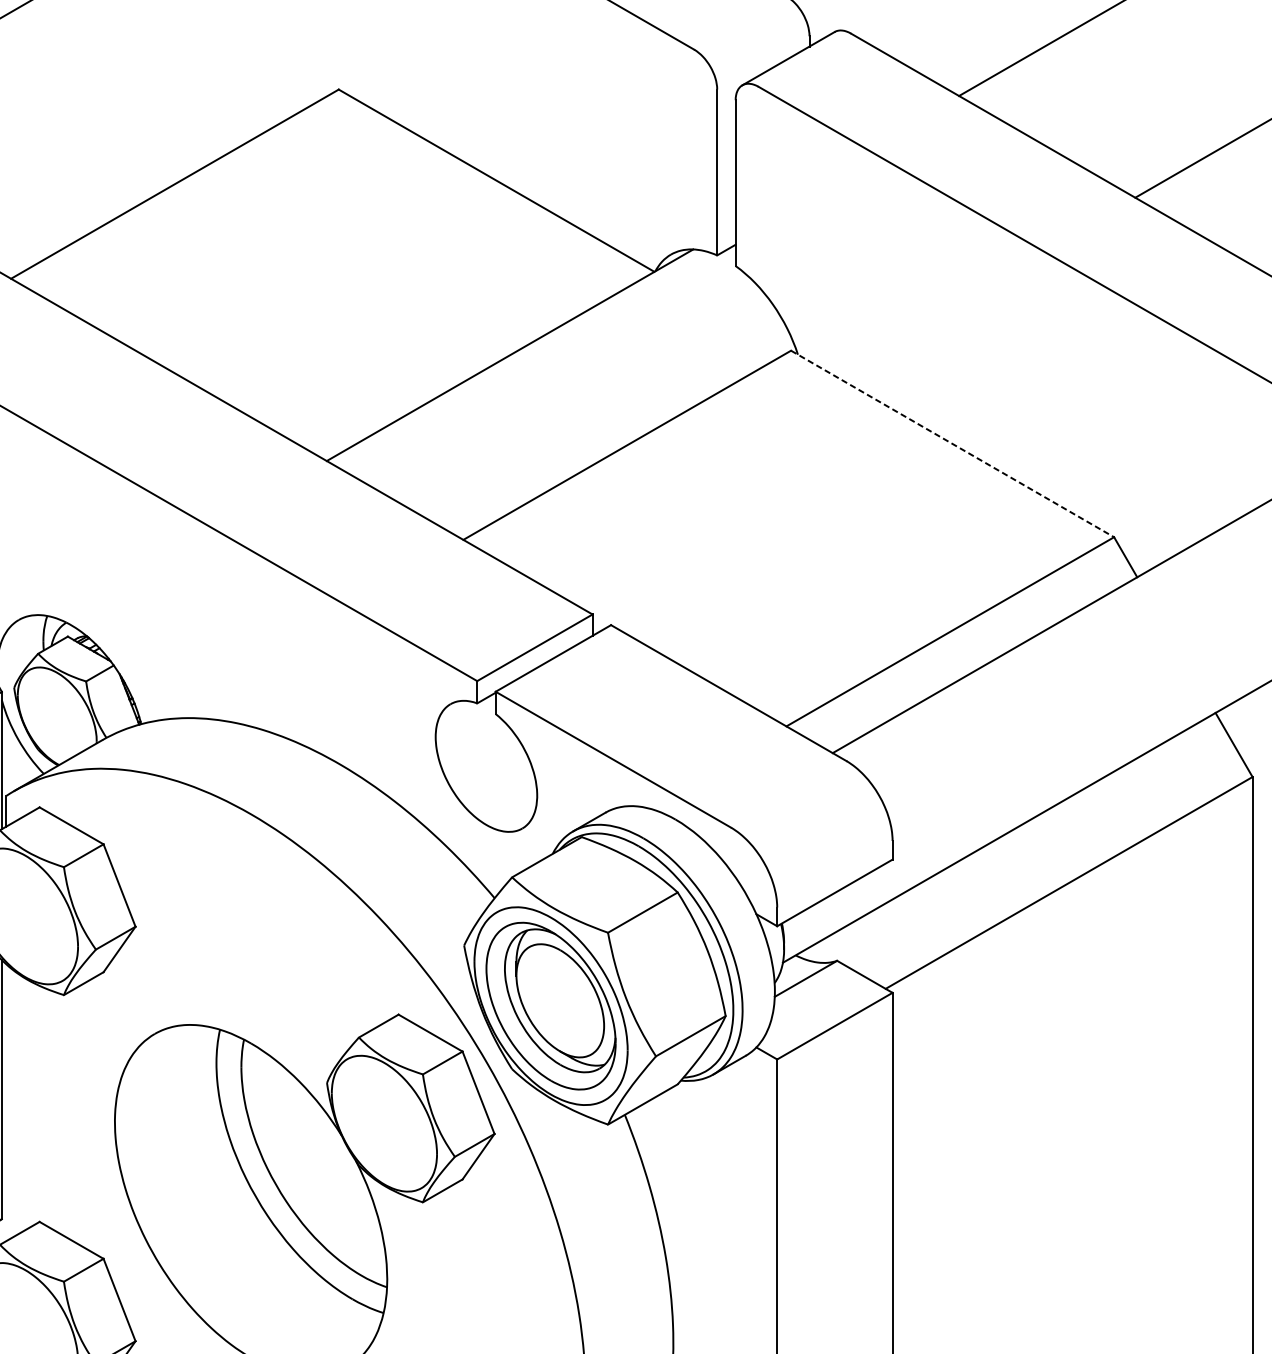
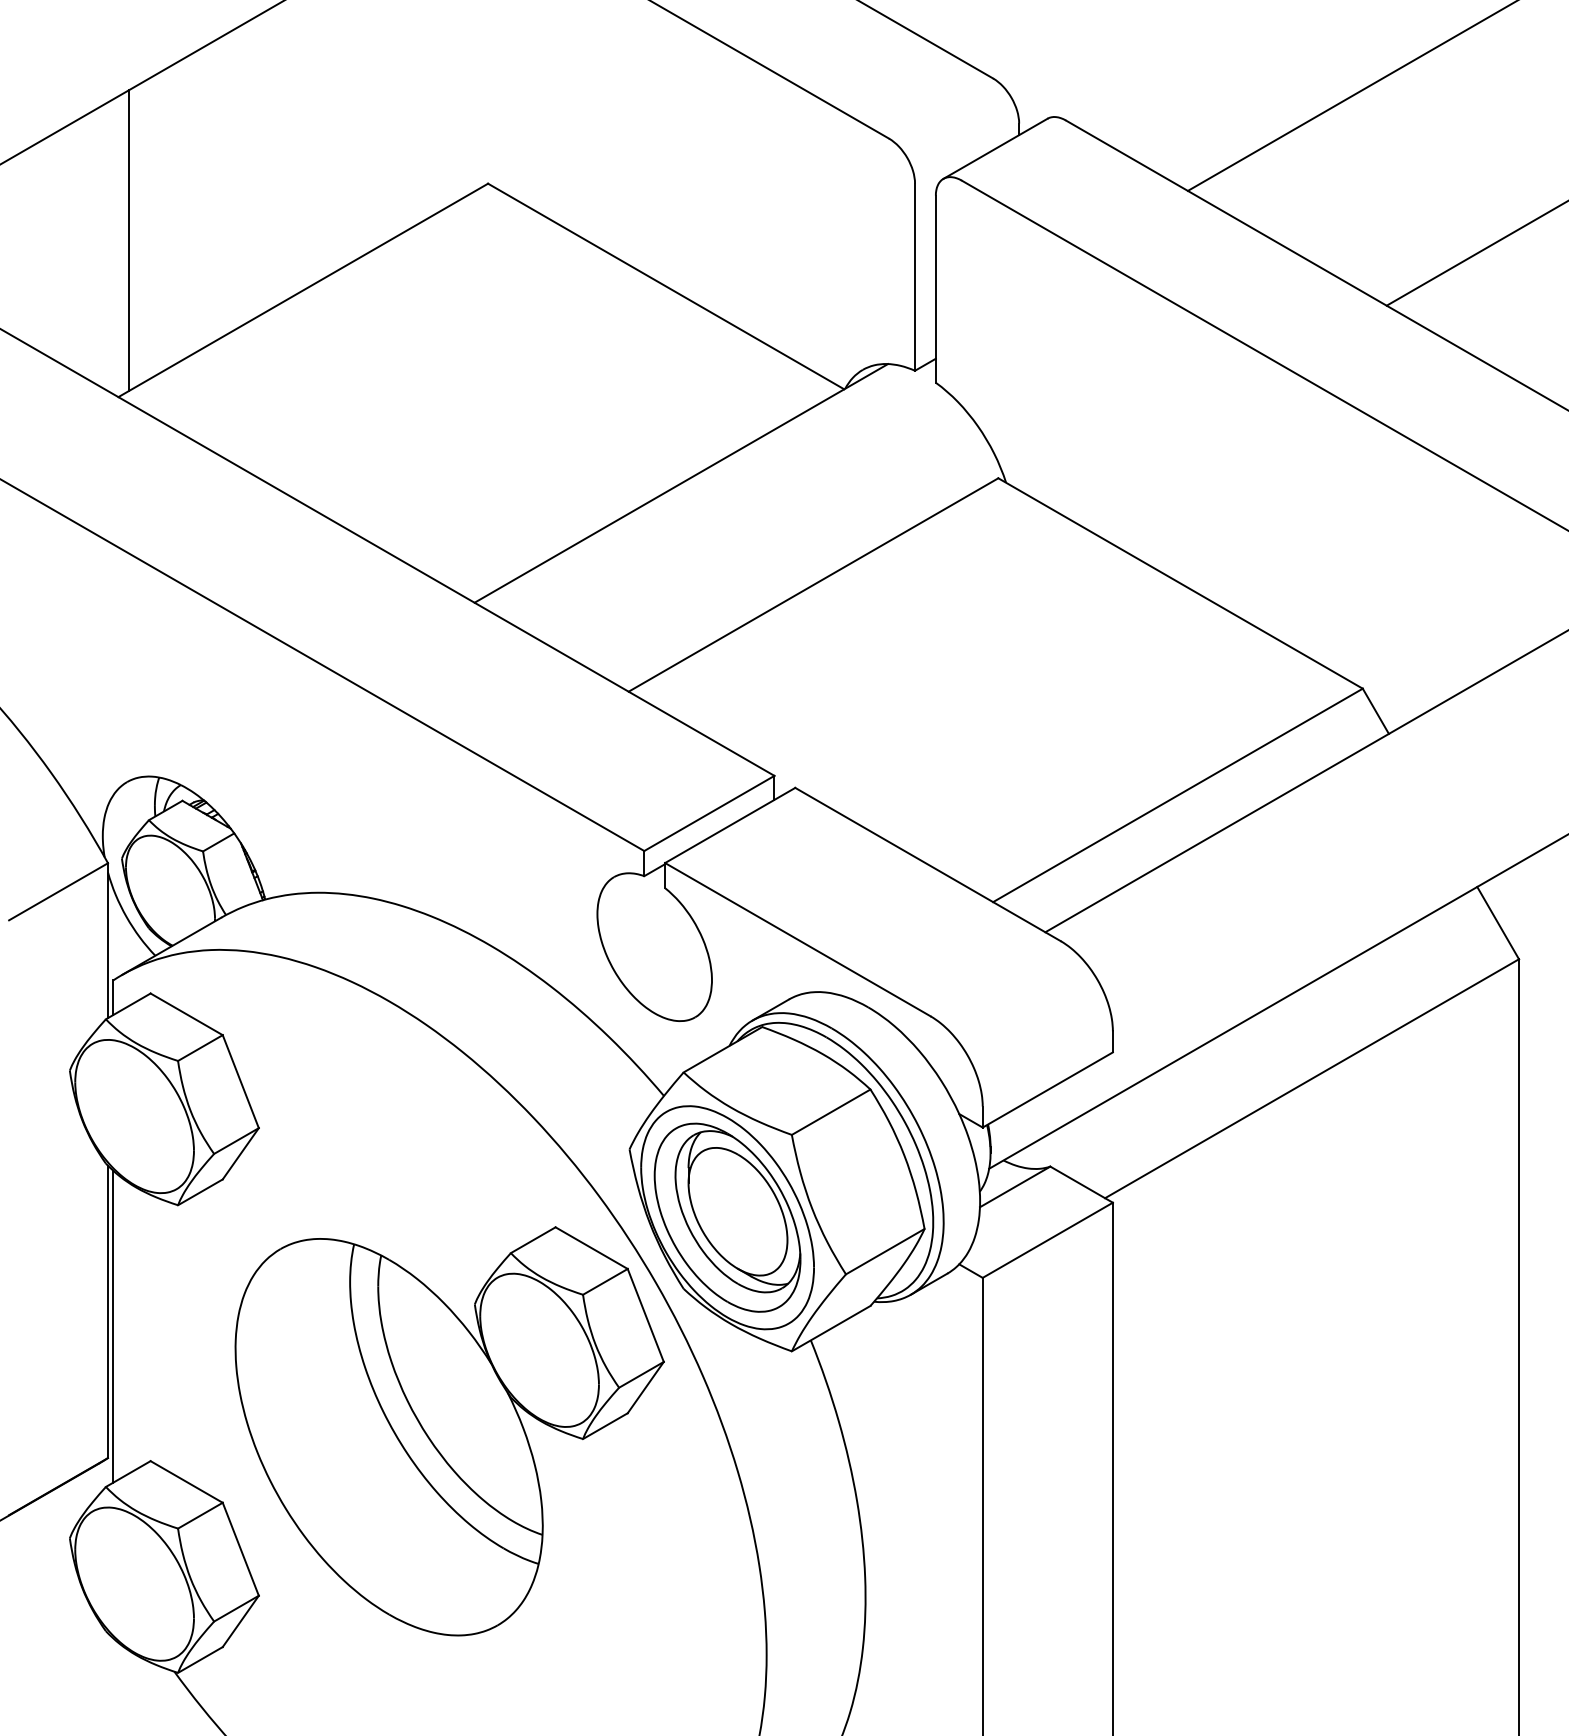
line: (20, 139) -> (128, 240), added
line: (953, 443) -> (1181, 583), dashed -> solid
line: (6, 1102) -> (113, 1326), added

